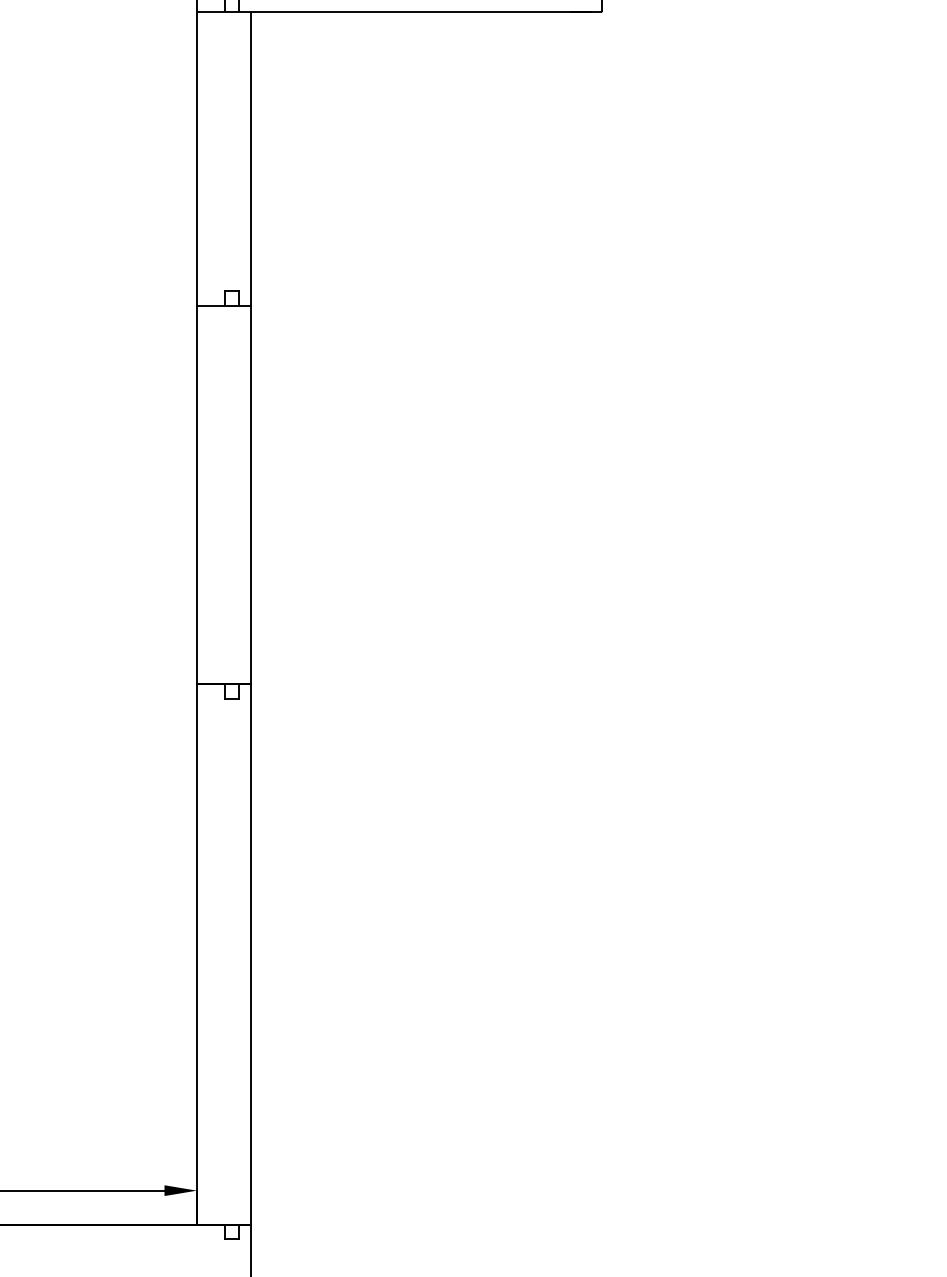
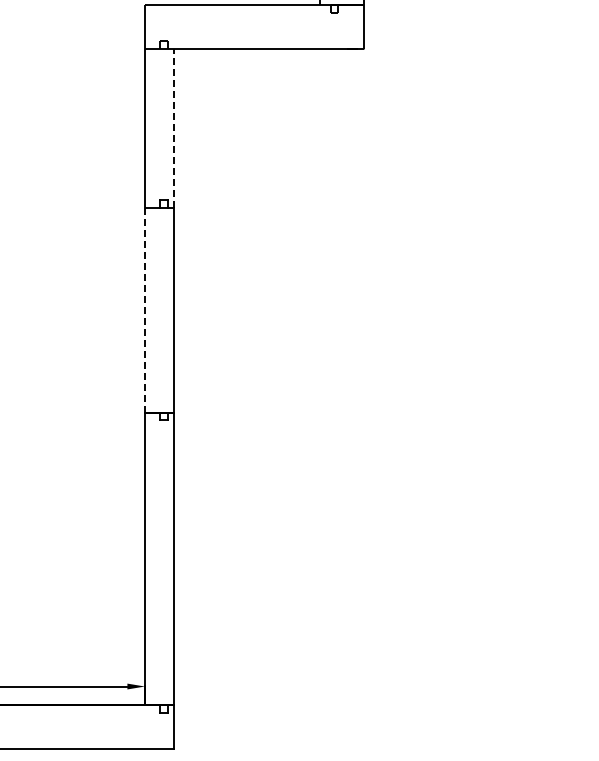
line: (251, 158) -> (174, 128), solid -> dashed
line: (196, 493) -> (144, 309), solid -> dashed

